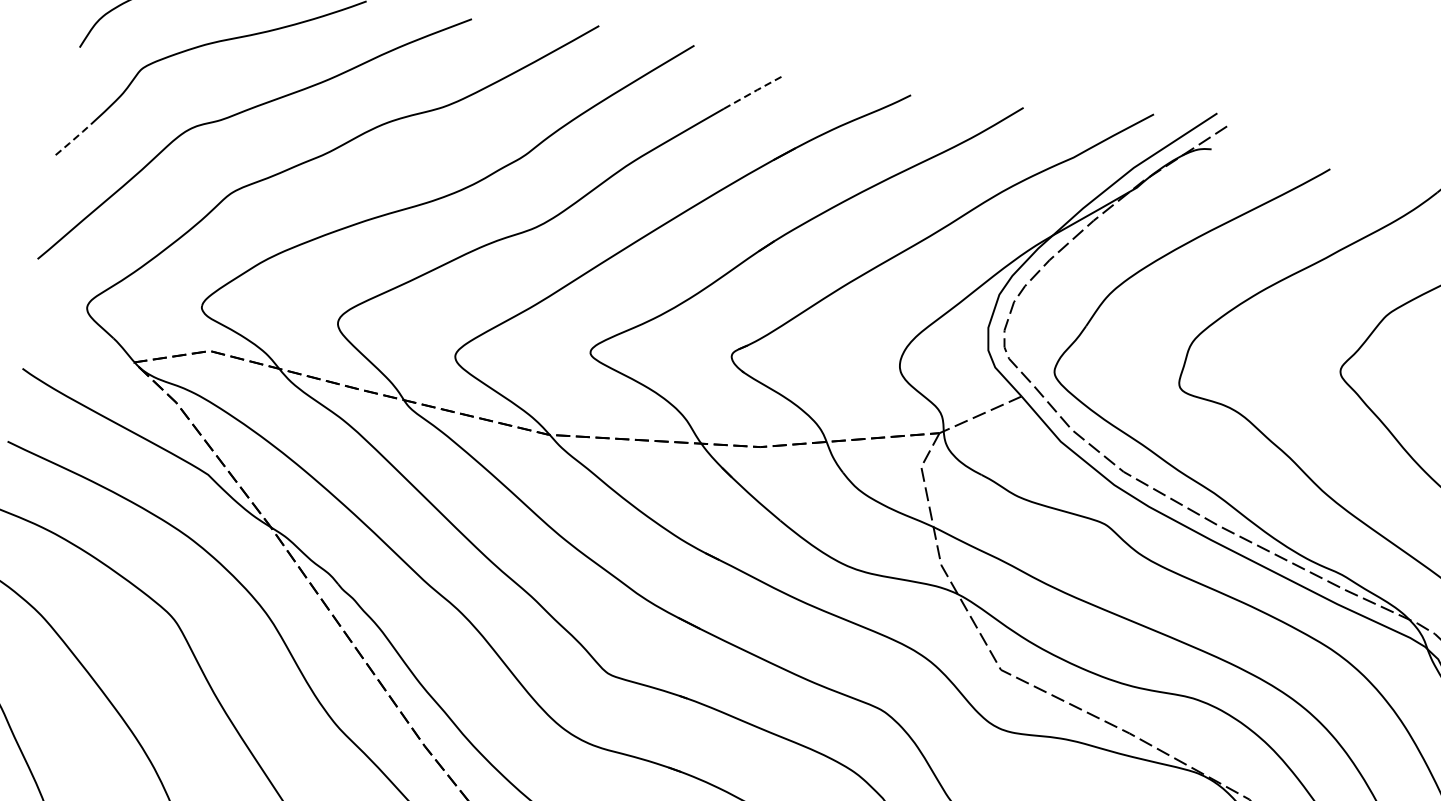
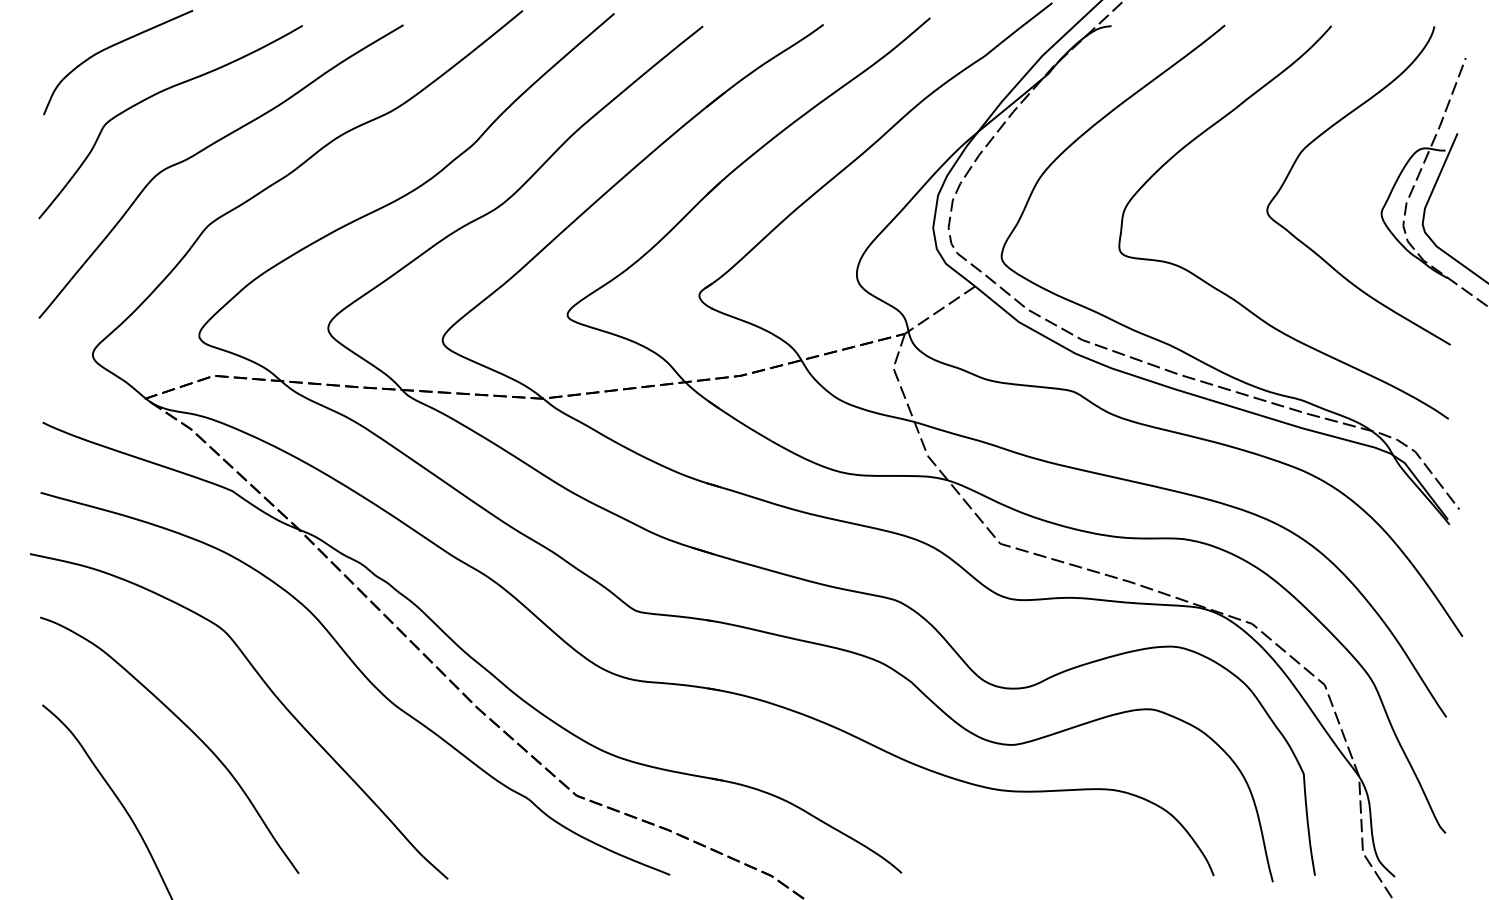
line: (754, 91) -> (677, 46), dashed -> solid
line: (74, 139) -> (53, 201), dashed -> solid

